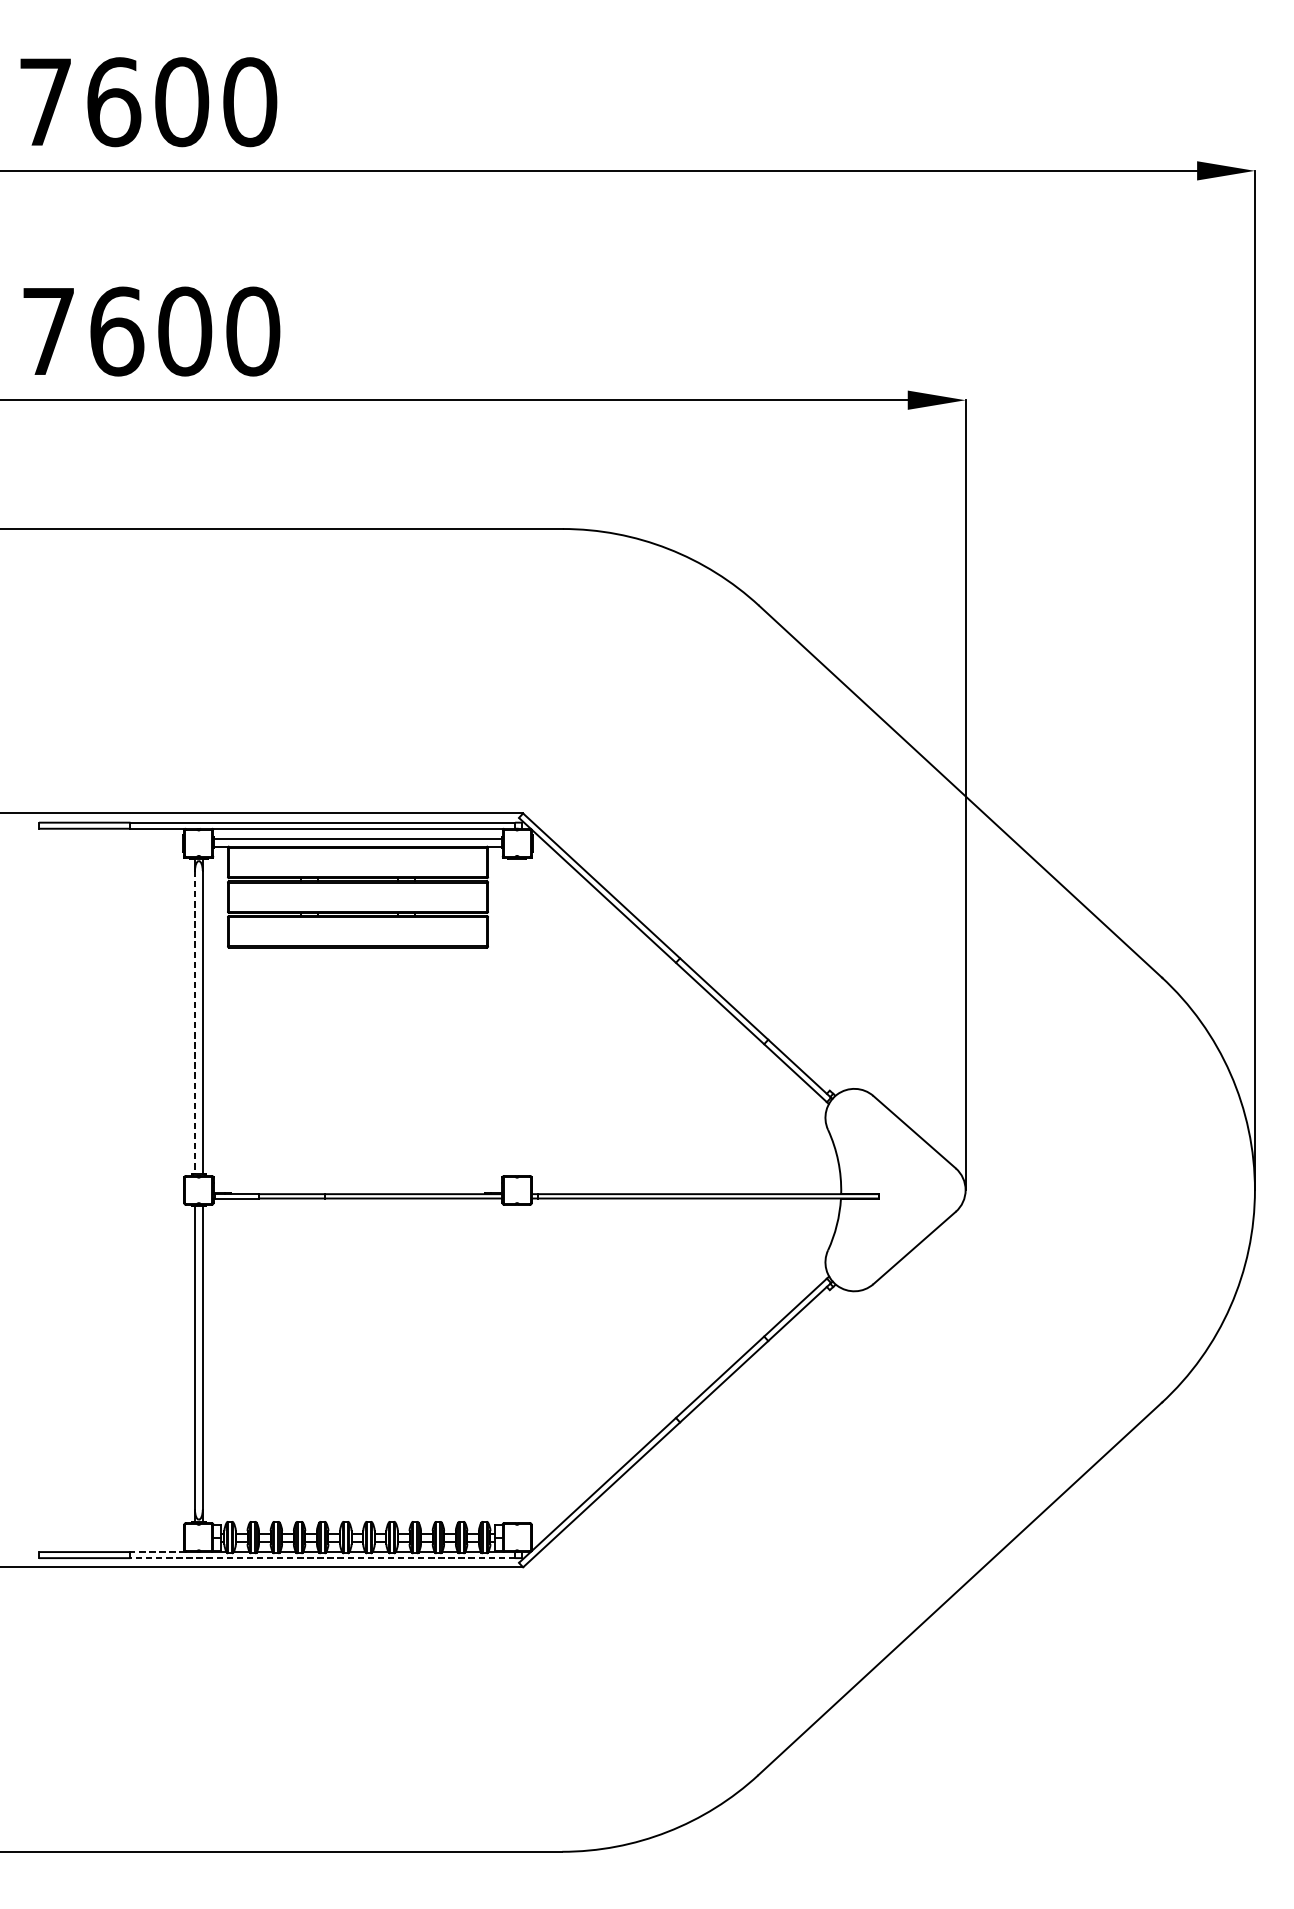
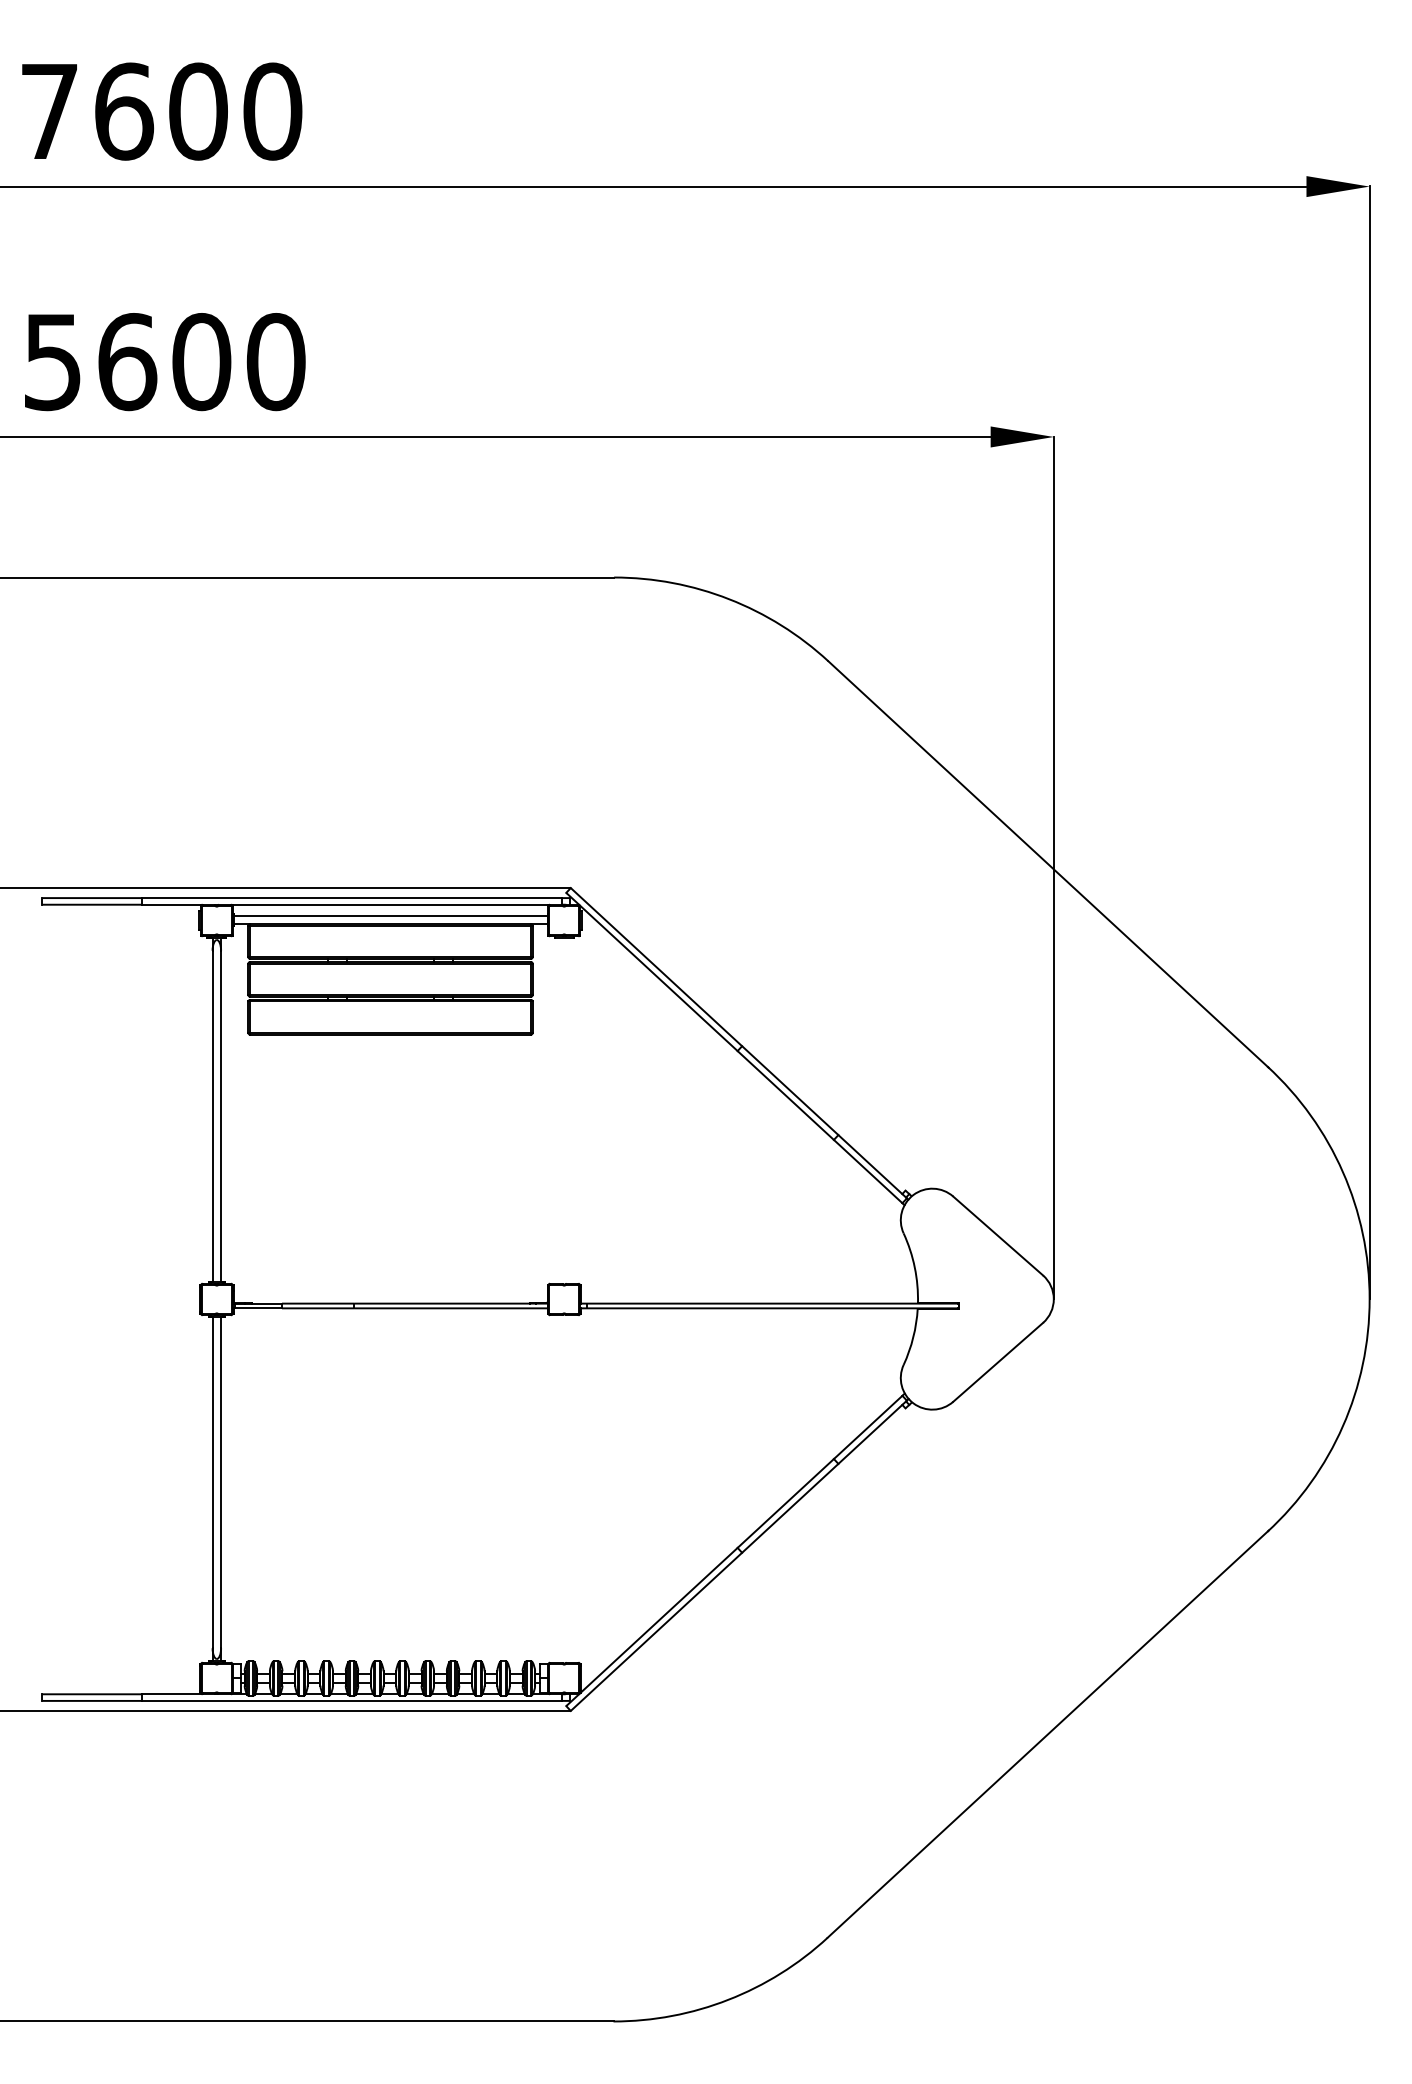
text: (48, 332) -> (52, 362), 7600 -> 5600
line: (194, 1022) -> (212, 1116), dashed -> solid
line: (157, 1552) -> (171, 1694), dashed -> solid
line: (323, 1557) -> (352, 1700), dashed -> solid

